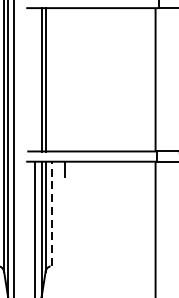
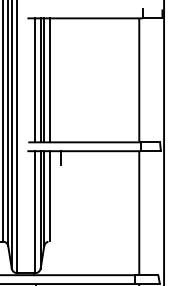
line: (35, 79) -> (35, 80), added
line: (51, 79) -> (49, 80), added
line: (51, 214) -> (49, 196), dashed -> solid

